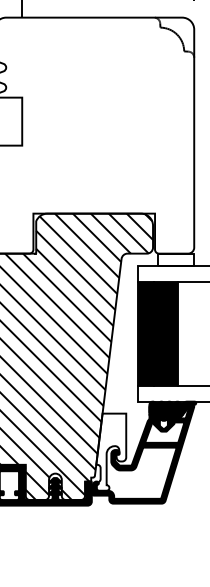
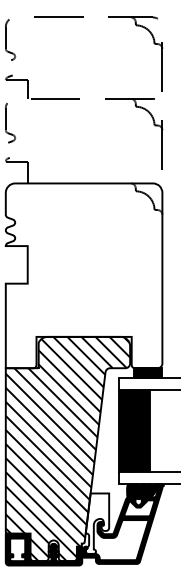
fill: (176, 259) -> (148, 372), added

